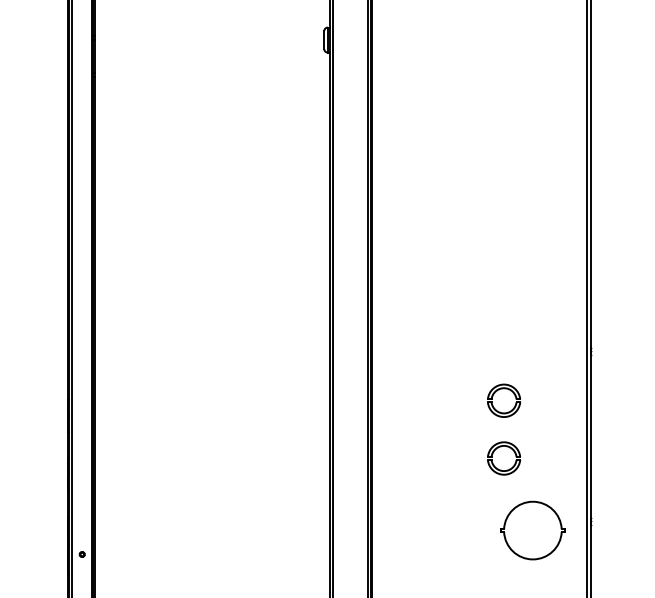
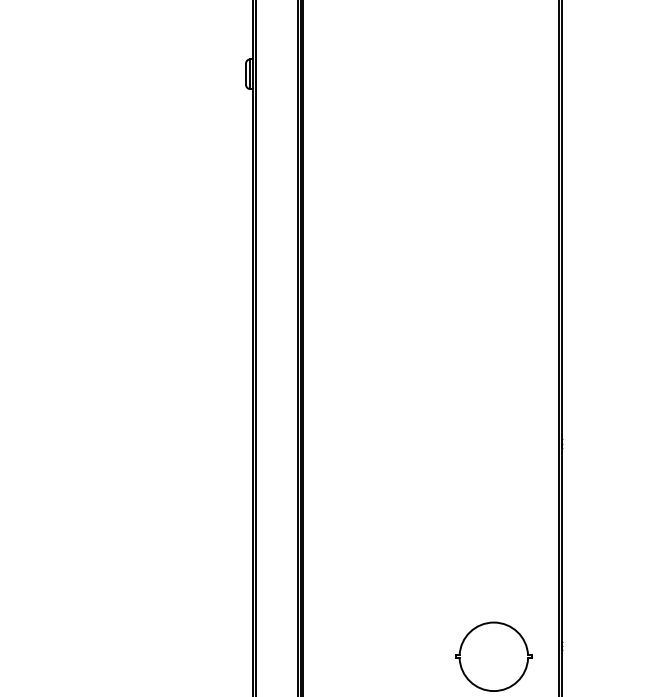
part: (496, 392) -> (450, 492), removed
part: (506, 447) -> (462, 558), removed

